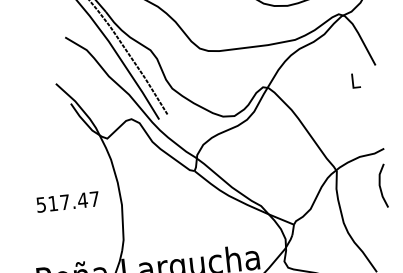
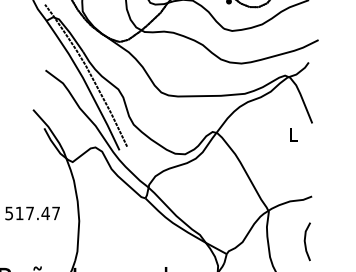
line: (380, 185) -> (305, 241), moved

